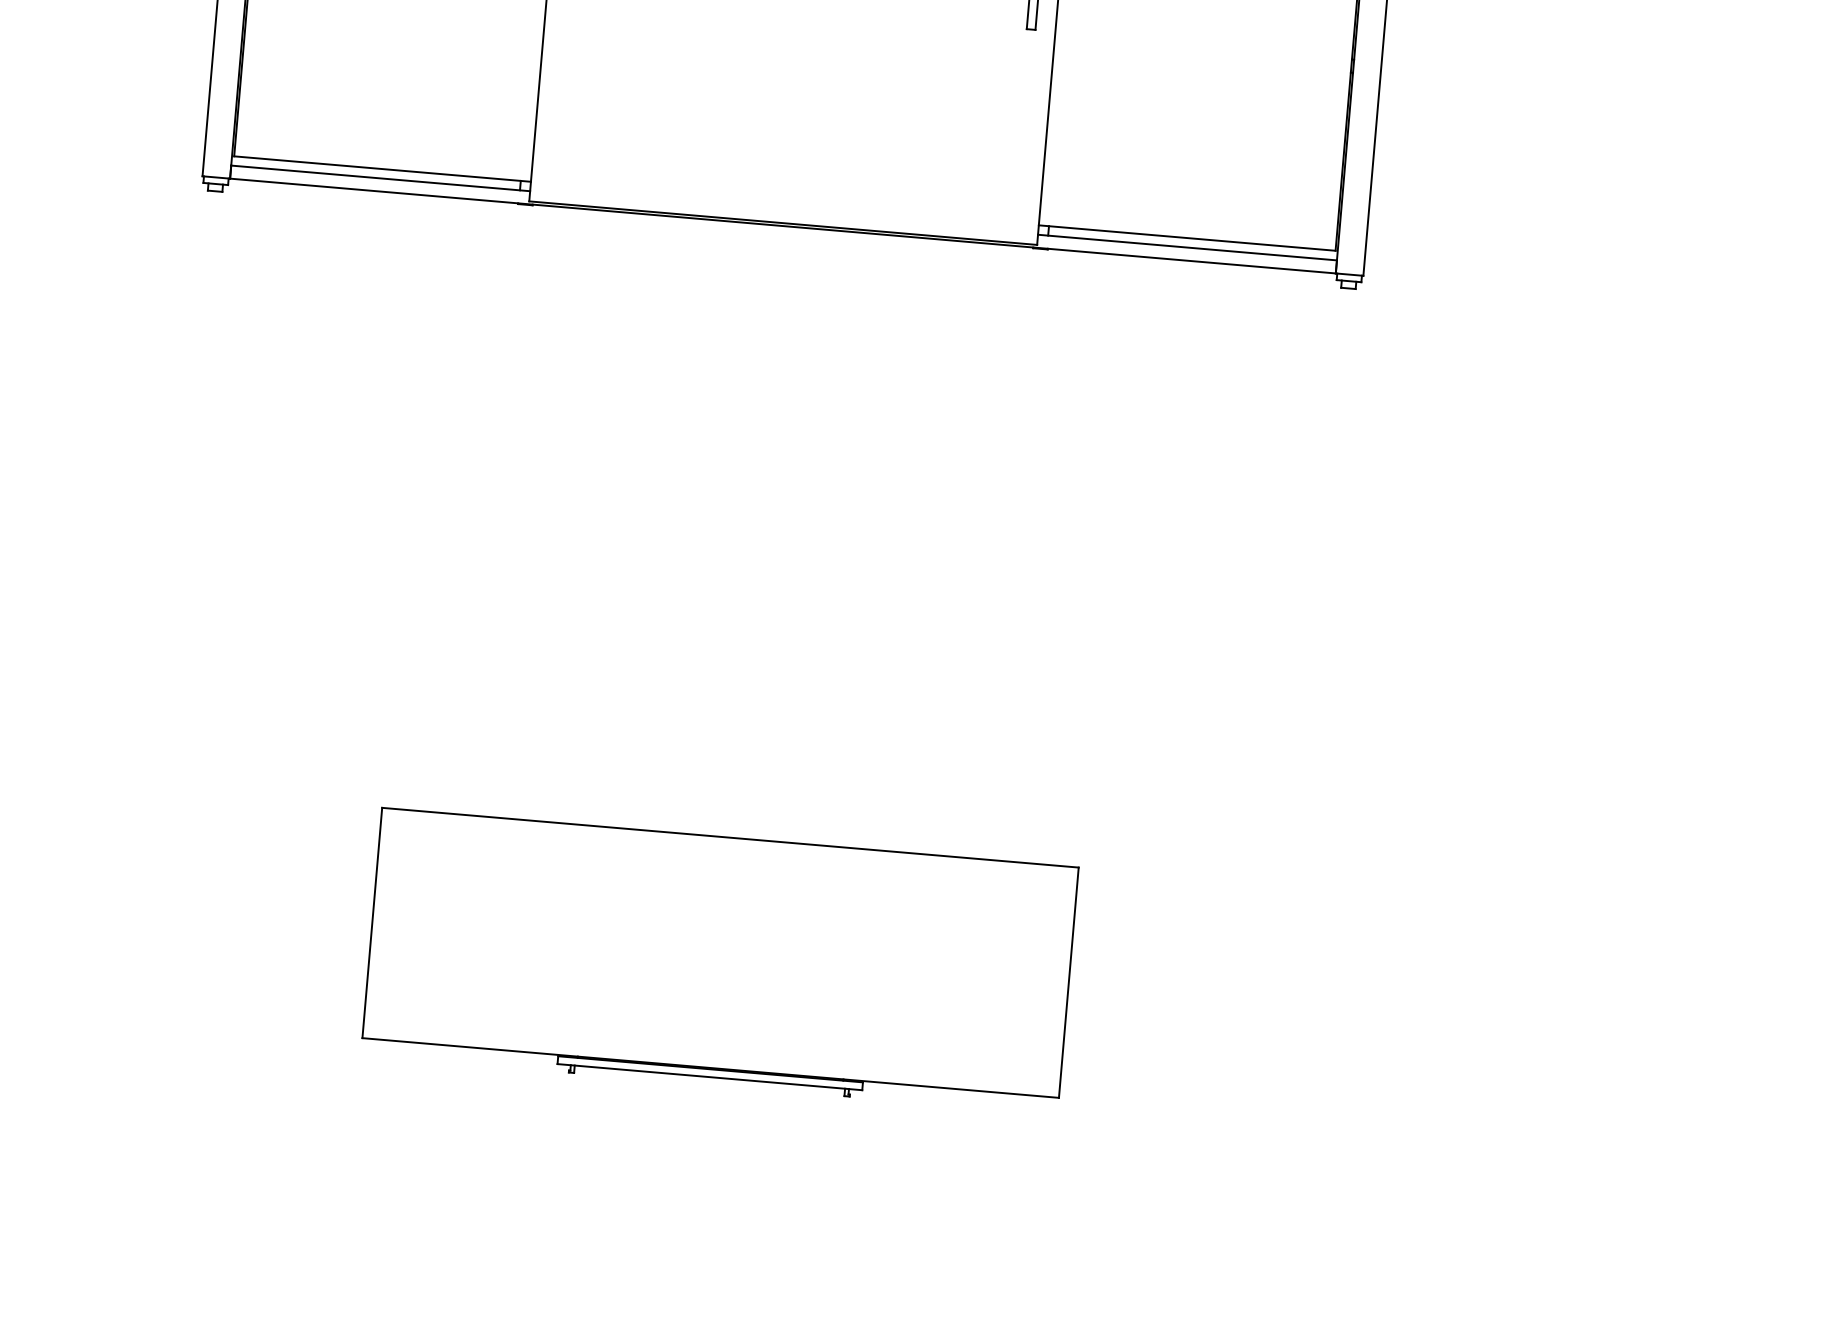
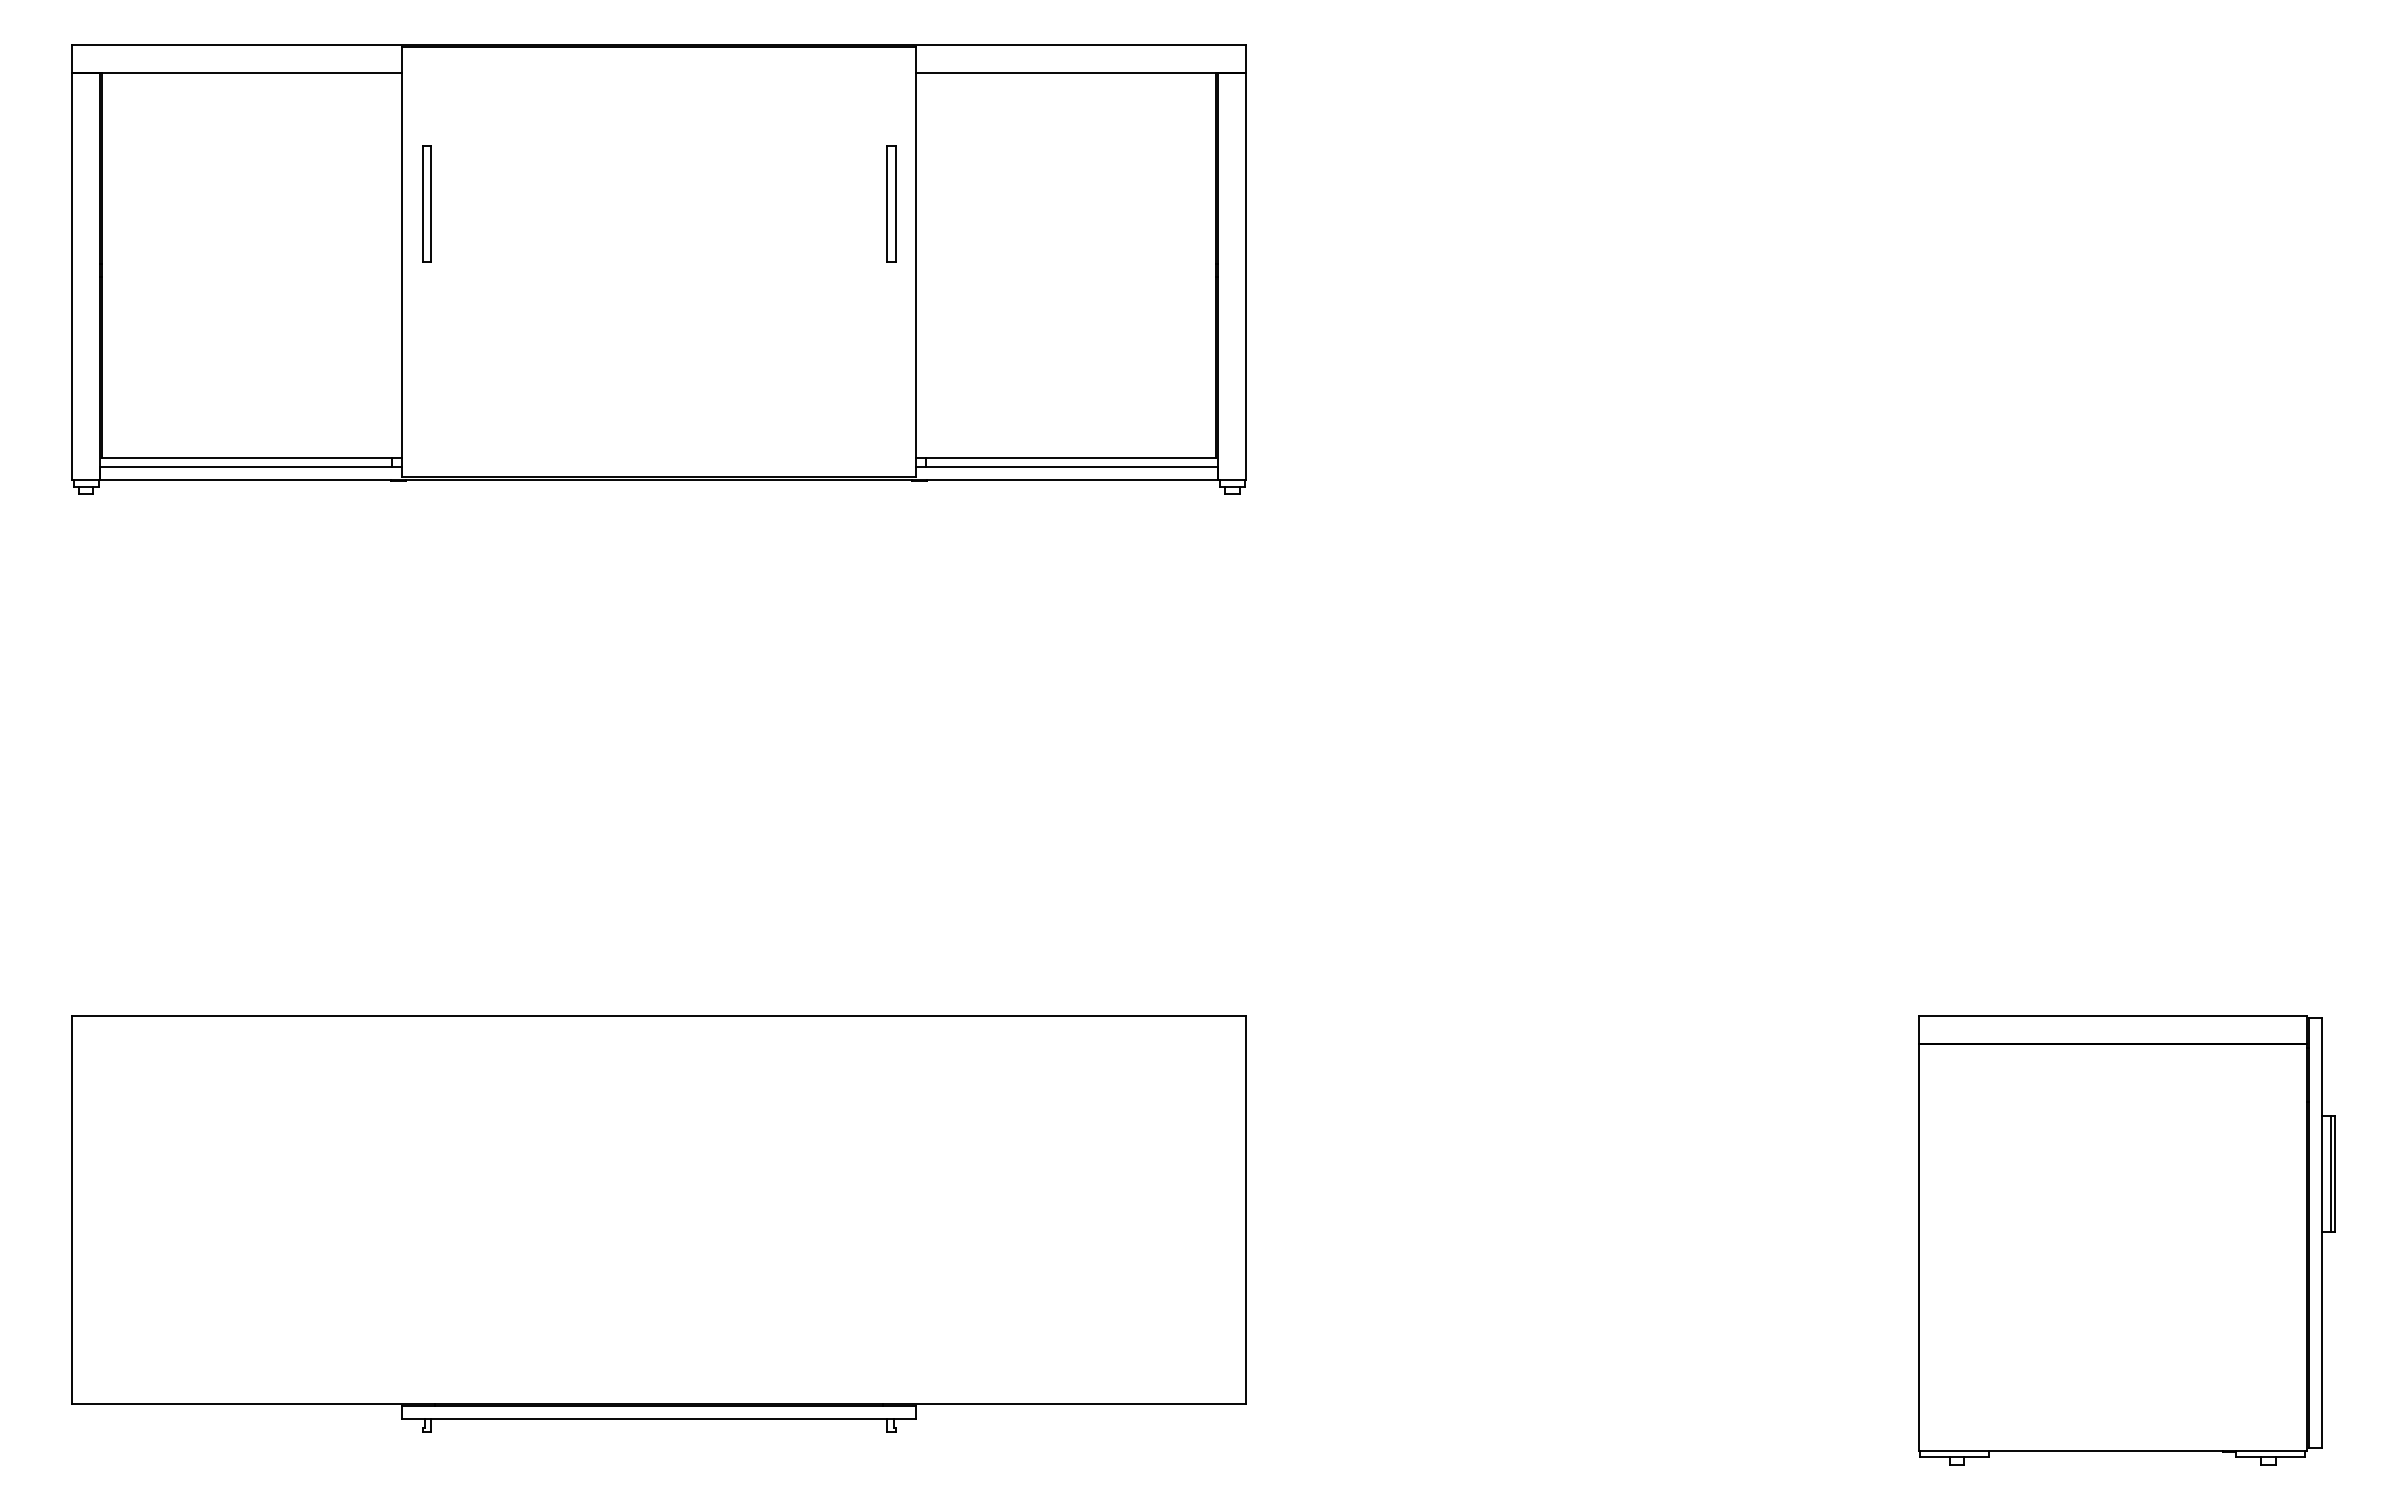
part: (719, 960) -> (658, 1223), size x1.67

